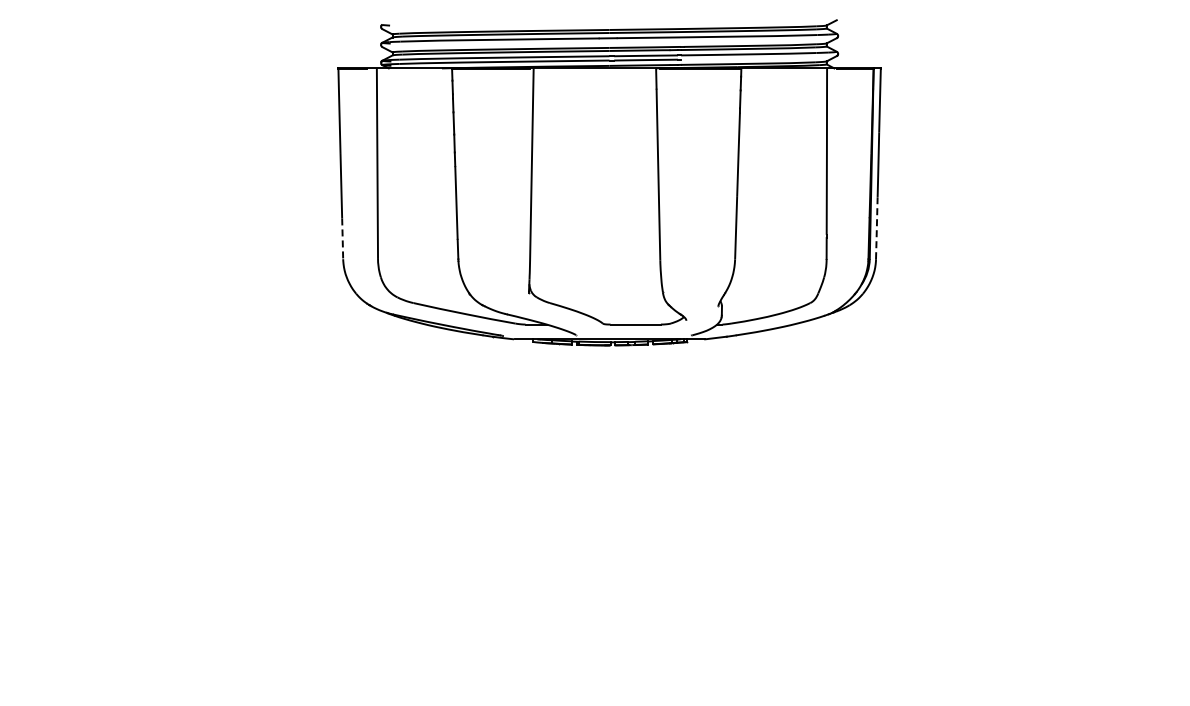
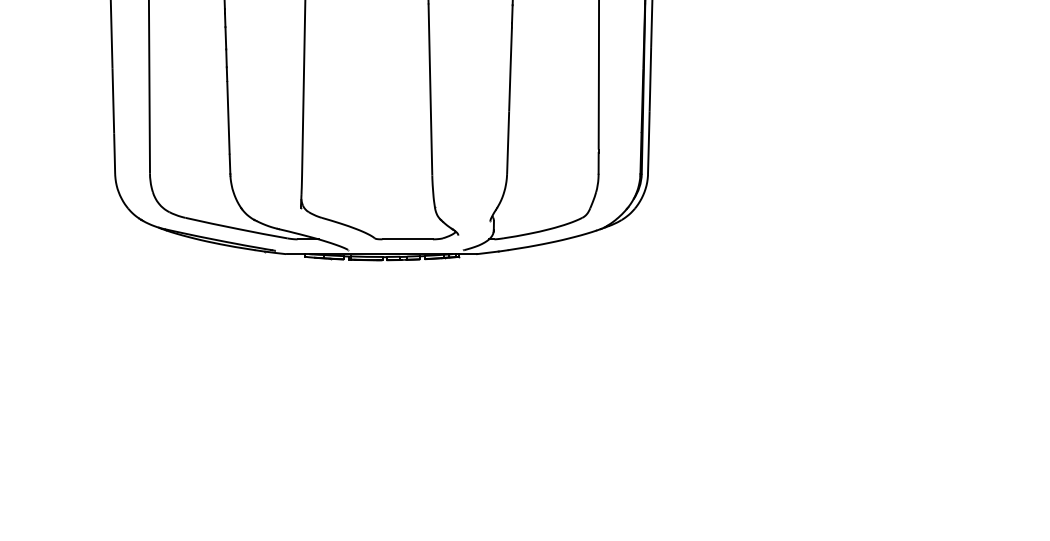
line: (876, 228) -> (648, 143), dashed -> solid
line: (342, 239) -> (114, 154), dashed -> solid

